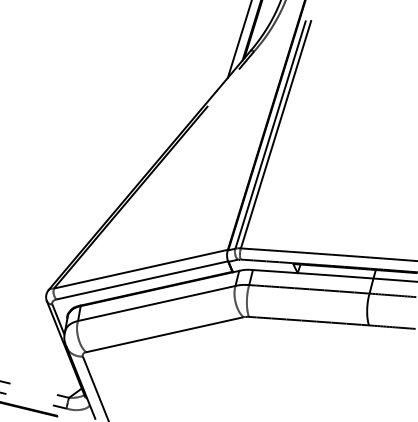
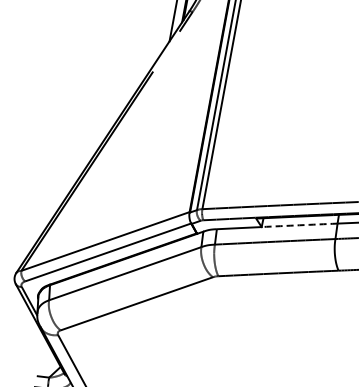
arc: (335, 275) -> (299, 225), solid -> dashed

